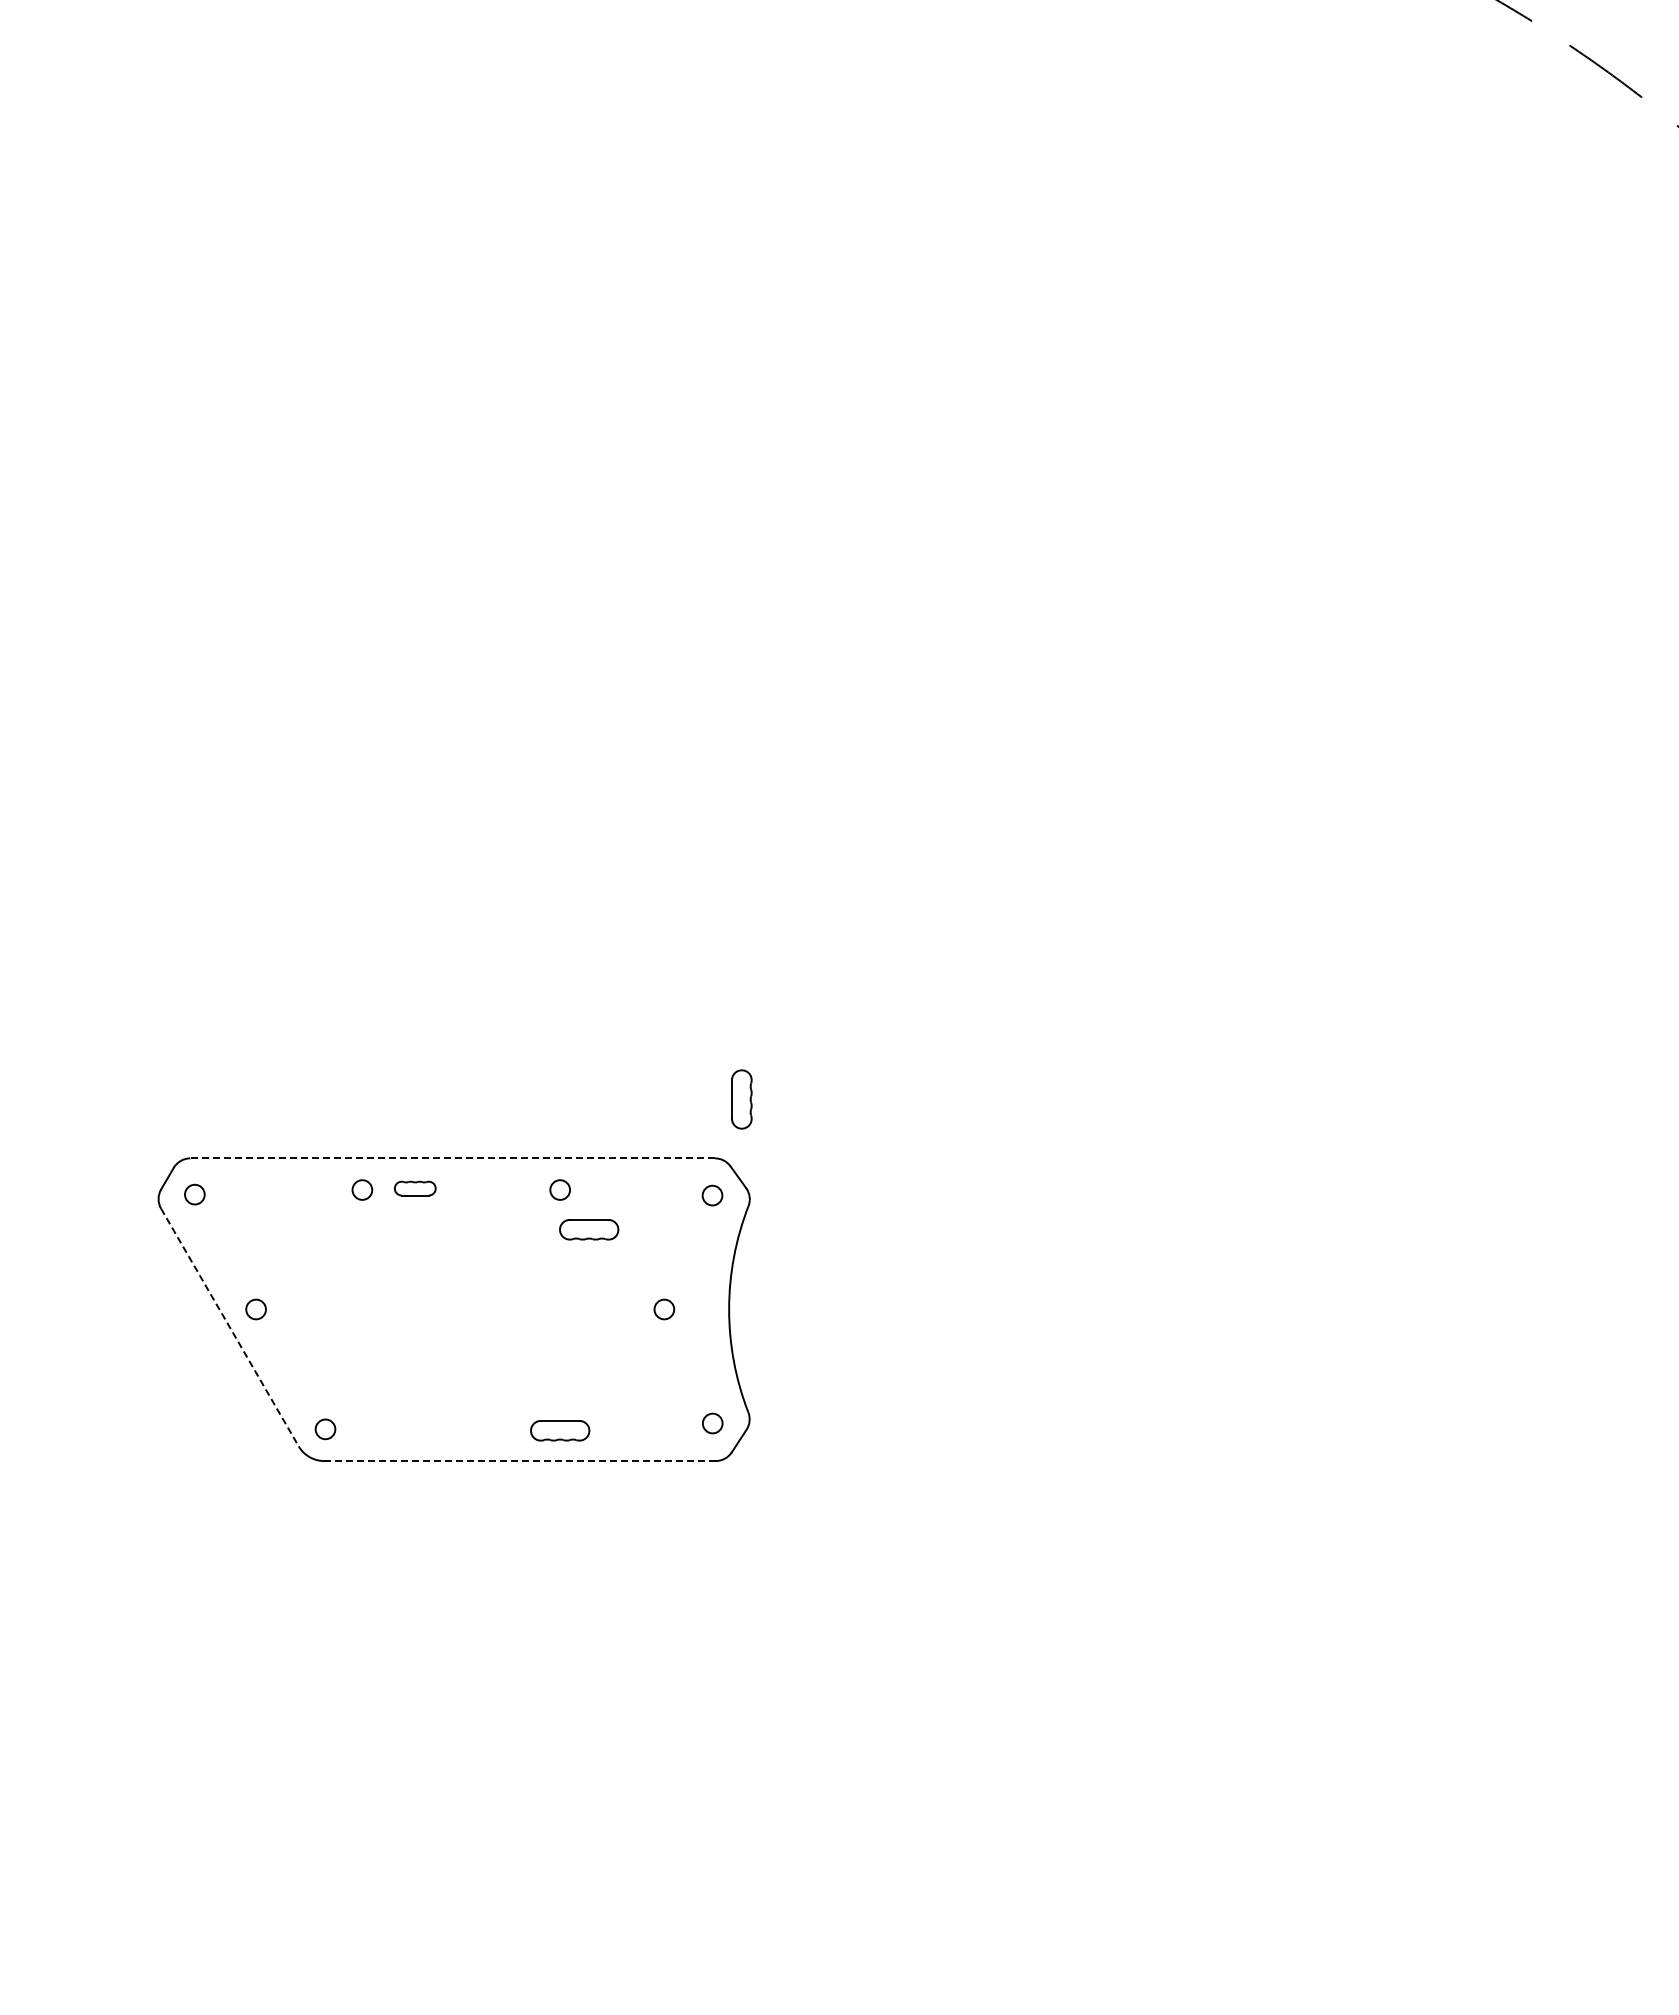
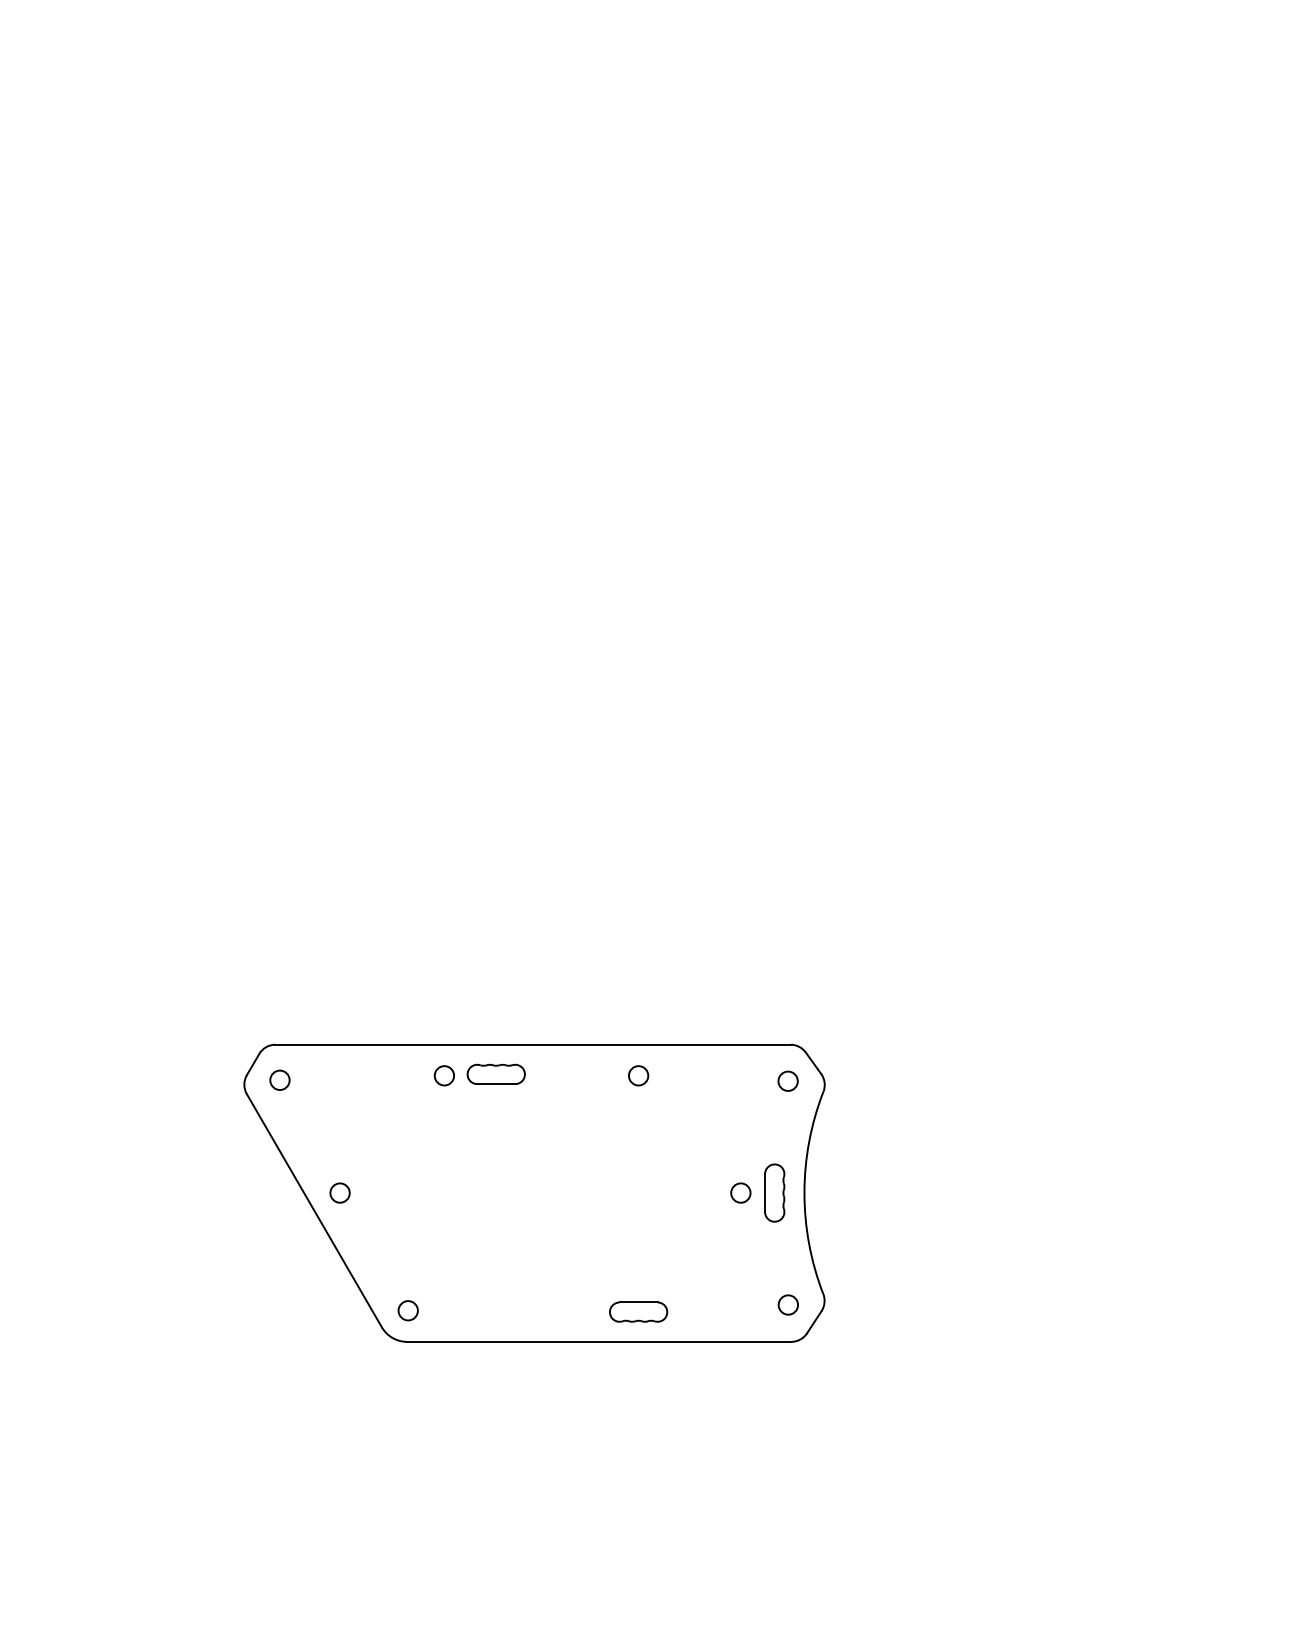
part: (741, 1099) -> (774, 1193), moved
line: (452, 1158) -> (532, 1044), dashed -> solid
part: (415, 1188) -> (496, 1074), size x1.43
part: (589, 1229) -> (667, 1114), removed
line: (230, 1327) -> (314, 1210), dashed -> solid
line: (520, 1461) -> (599, 1342), dashed -> solid

